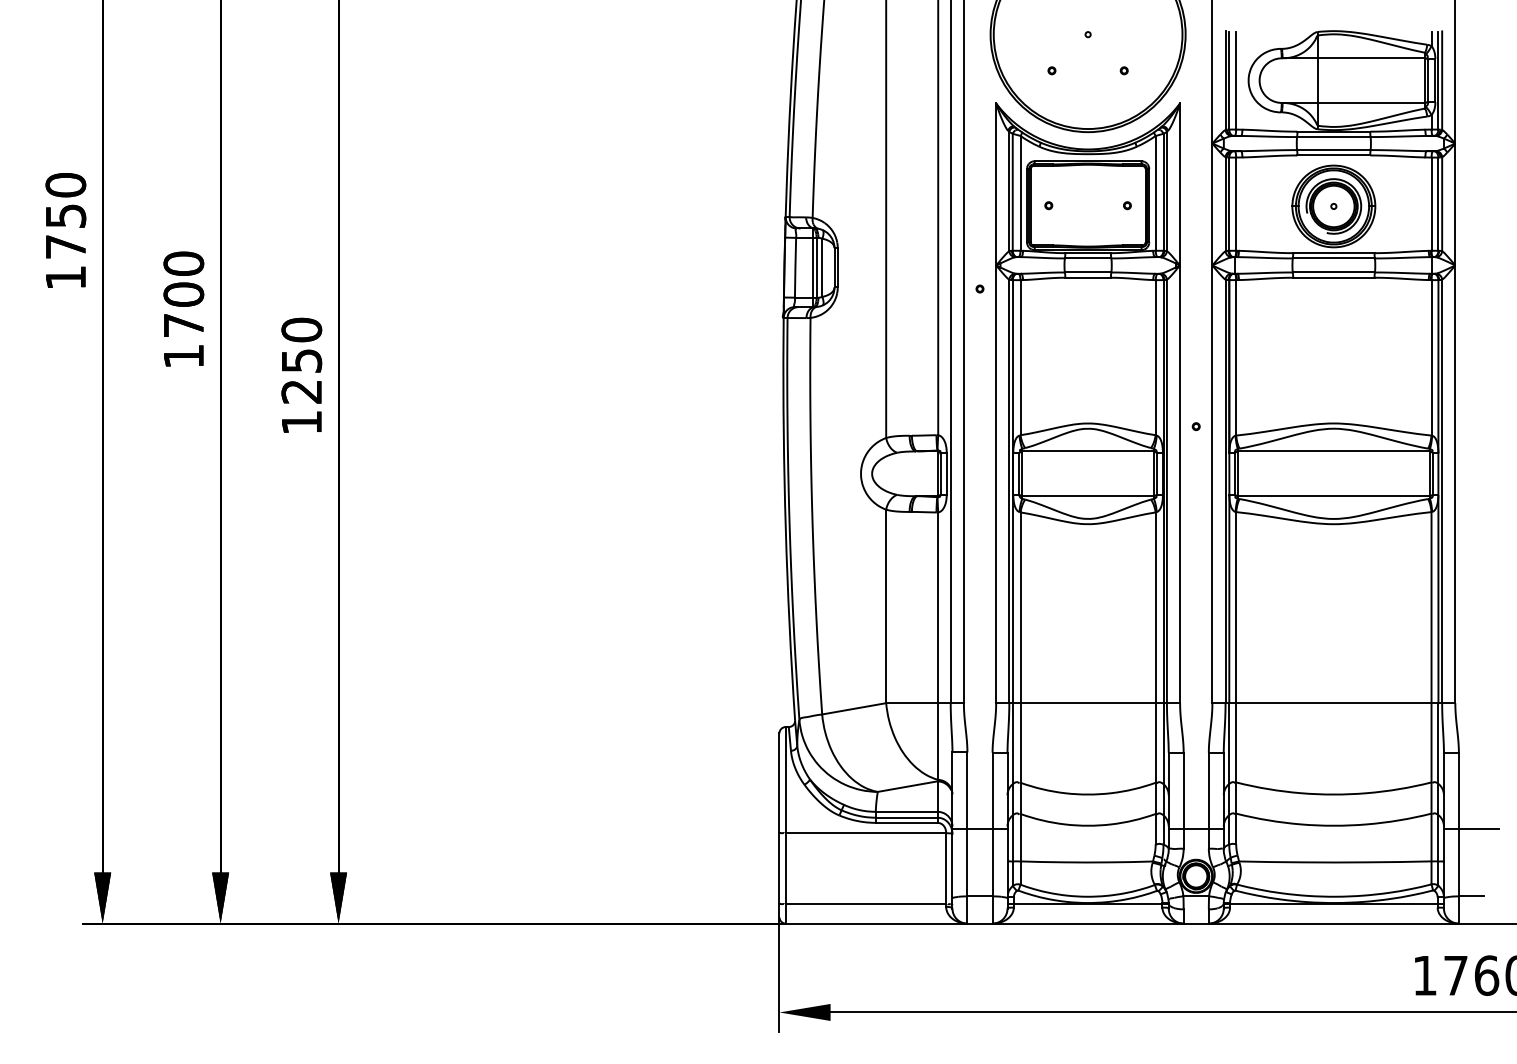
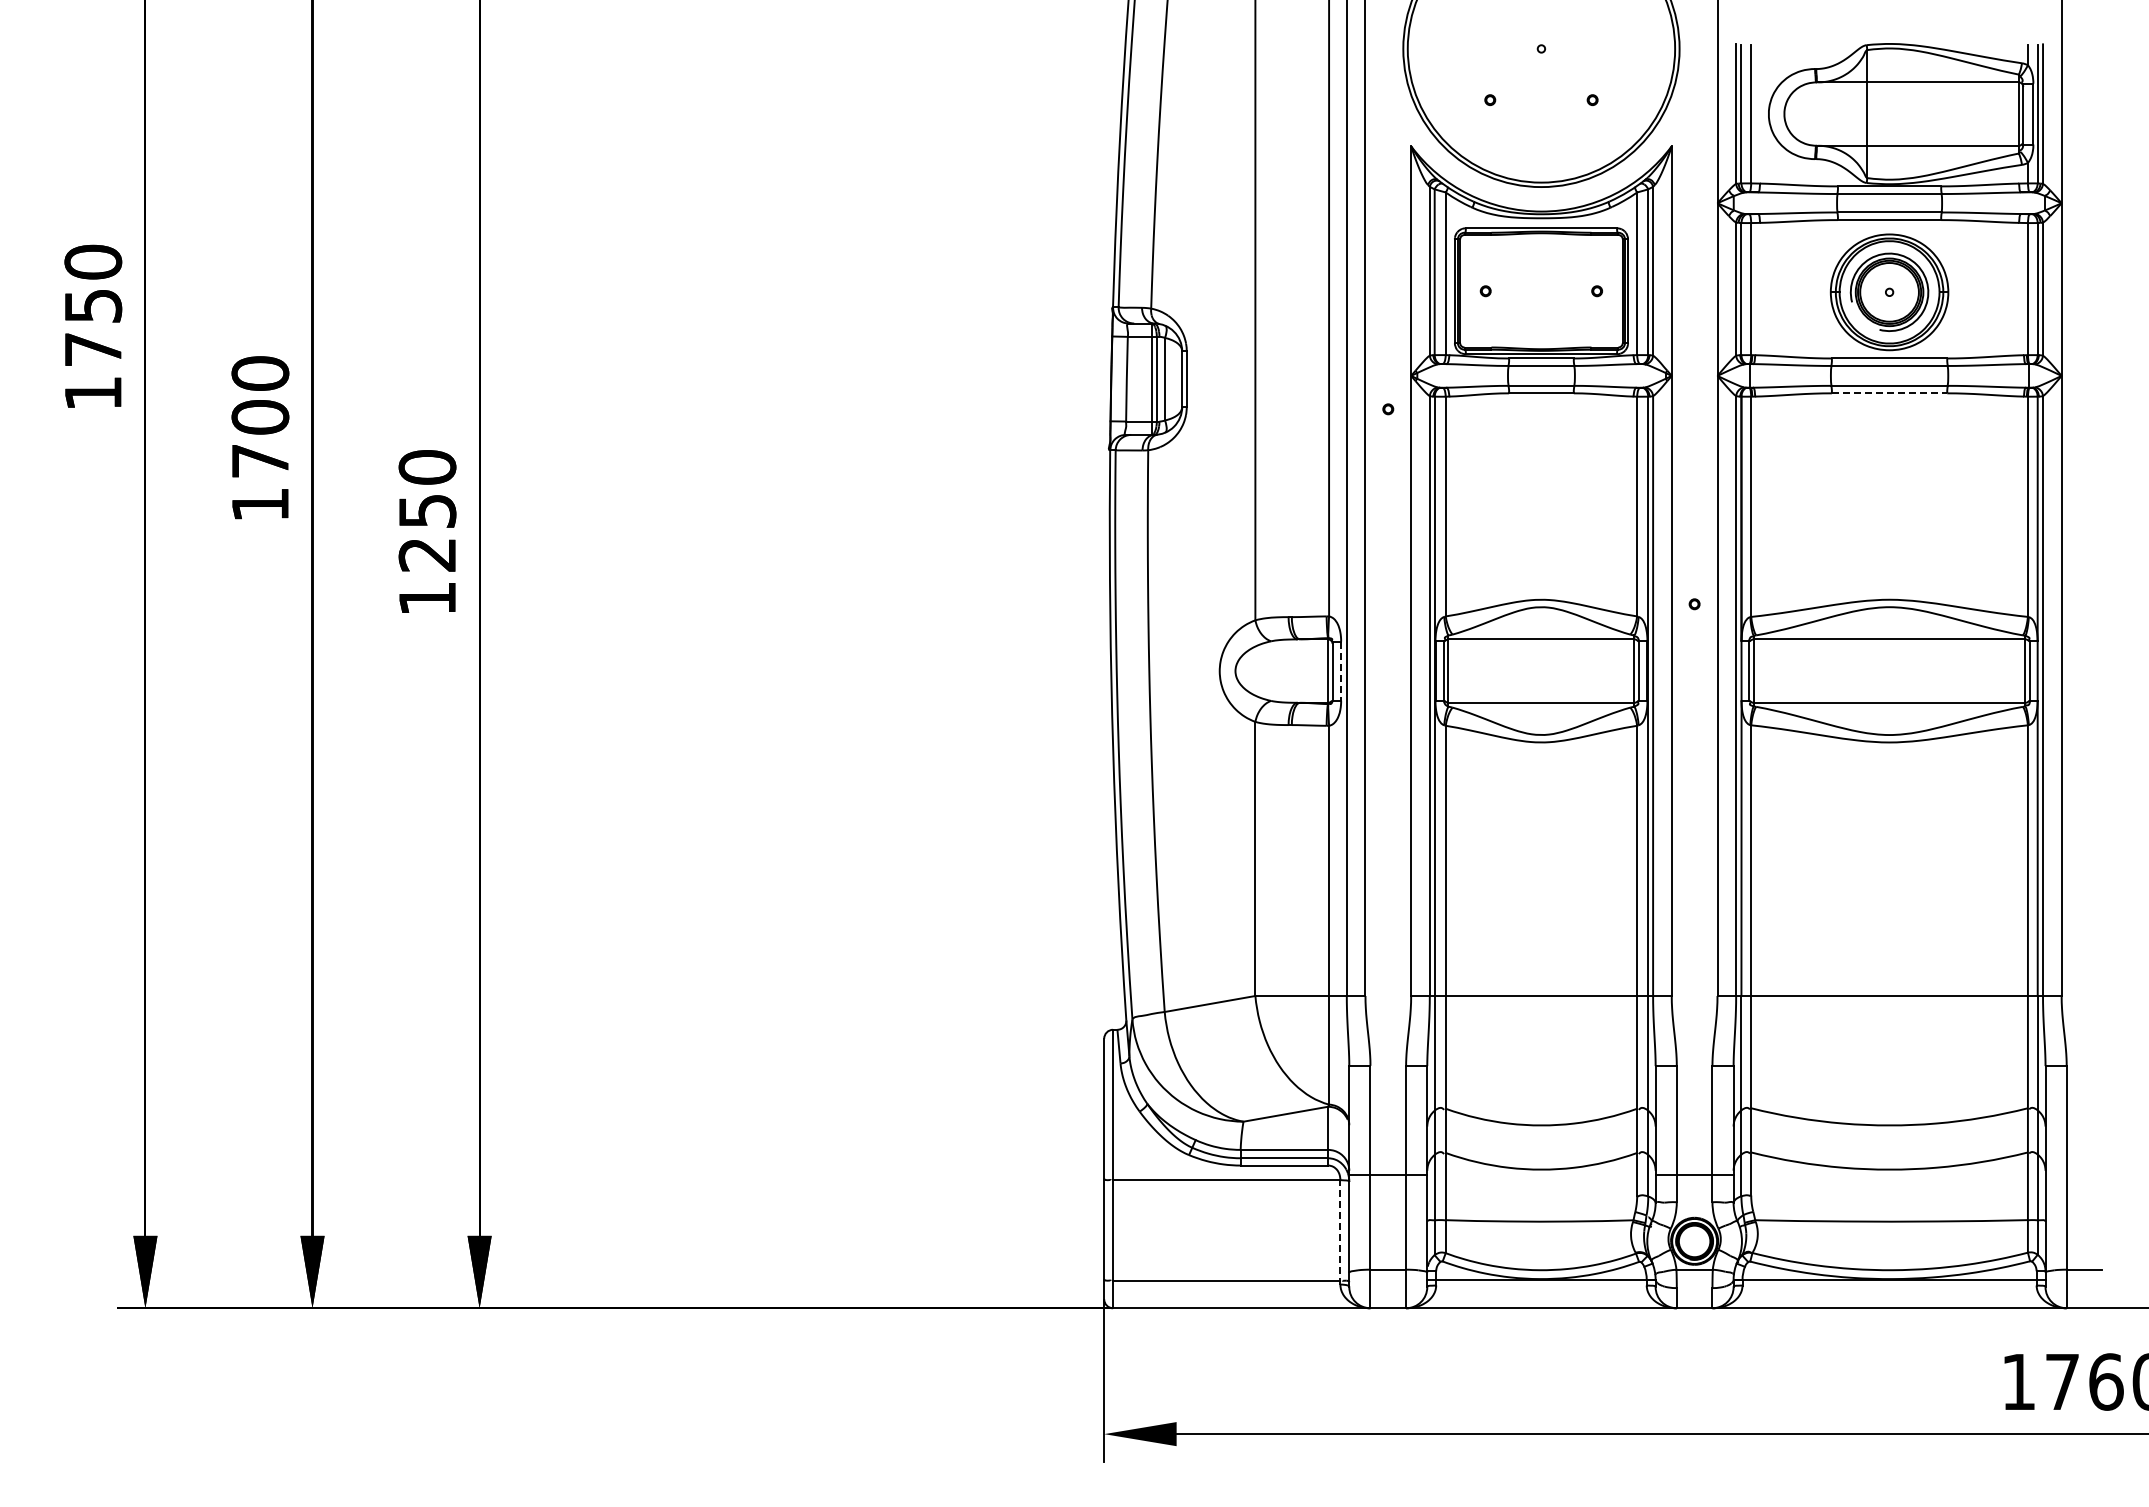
line: (1333, 277) -> (1889, 393), solid -> dashed
line: (946, 474) -> (1341, 671), solid -> dashed
line: (1471, 829) -> (2084, 1174), removed
line: (946, 869) -> (1340, 1231), solid -> dashed

